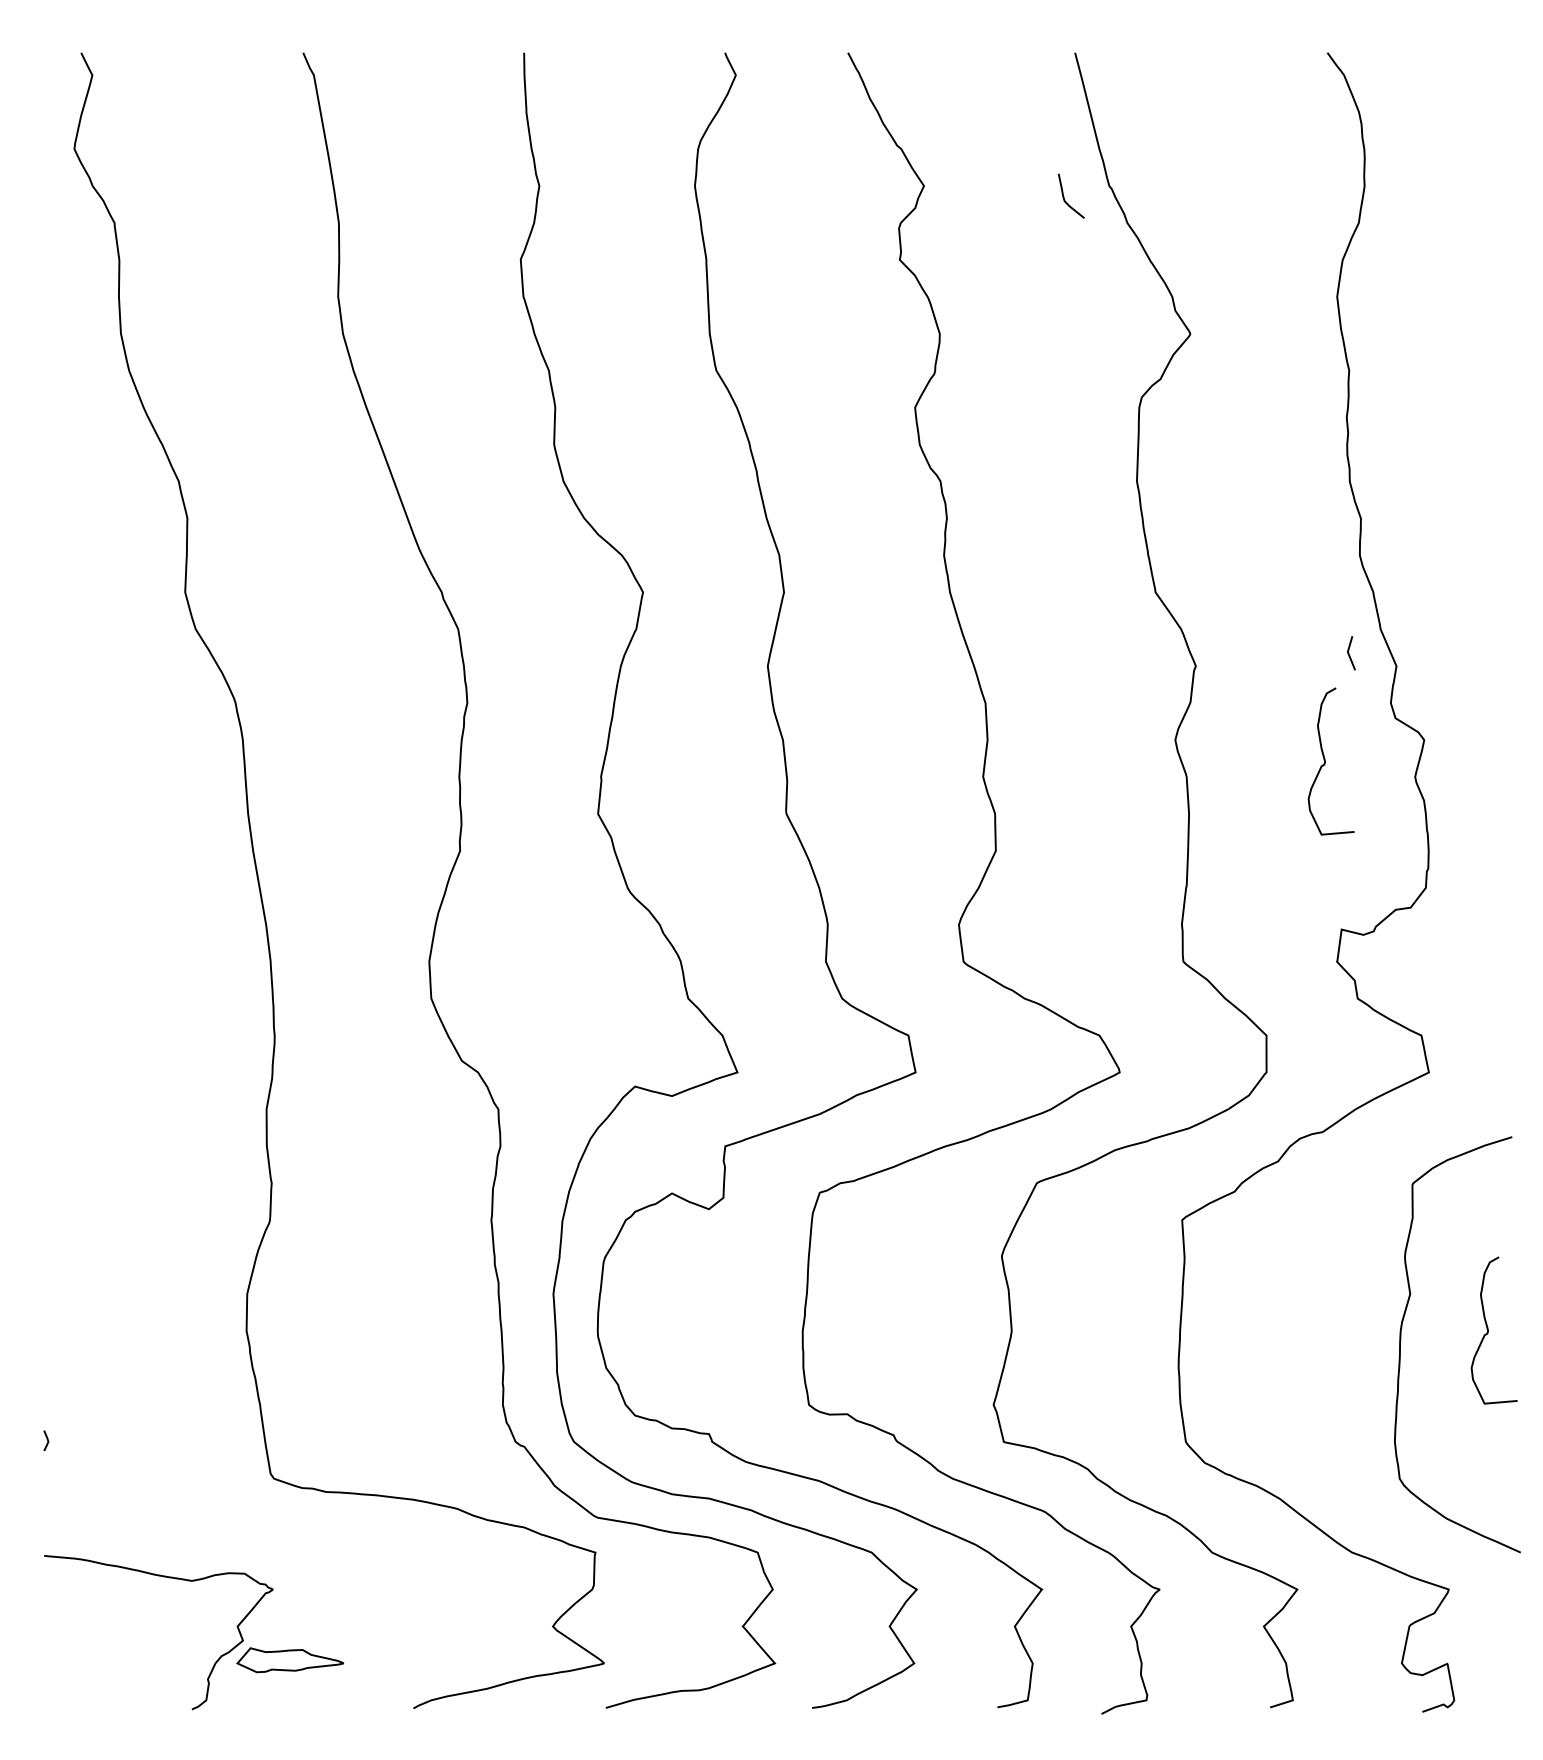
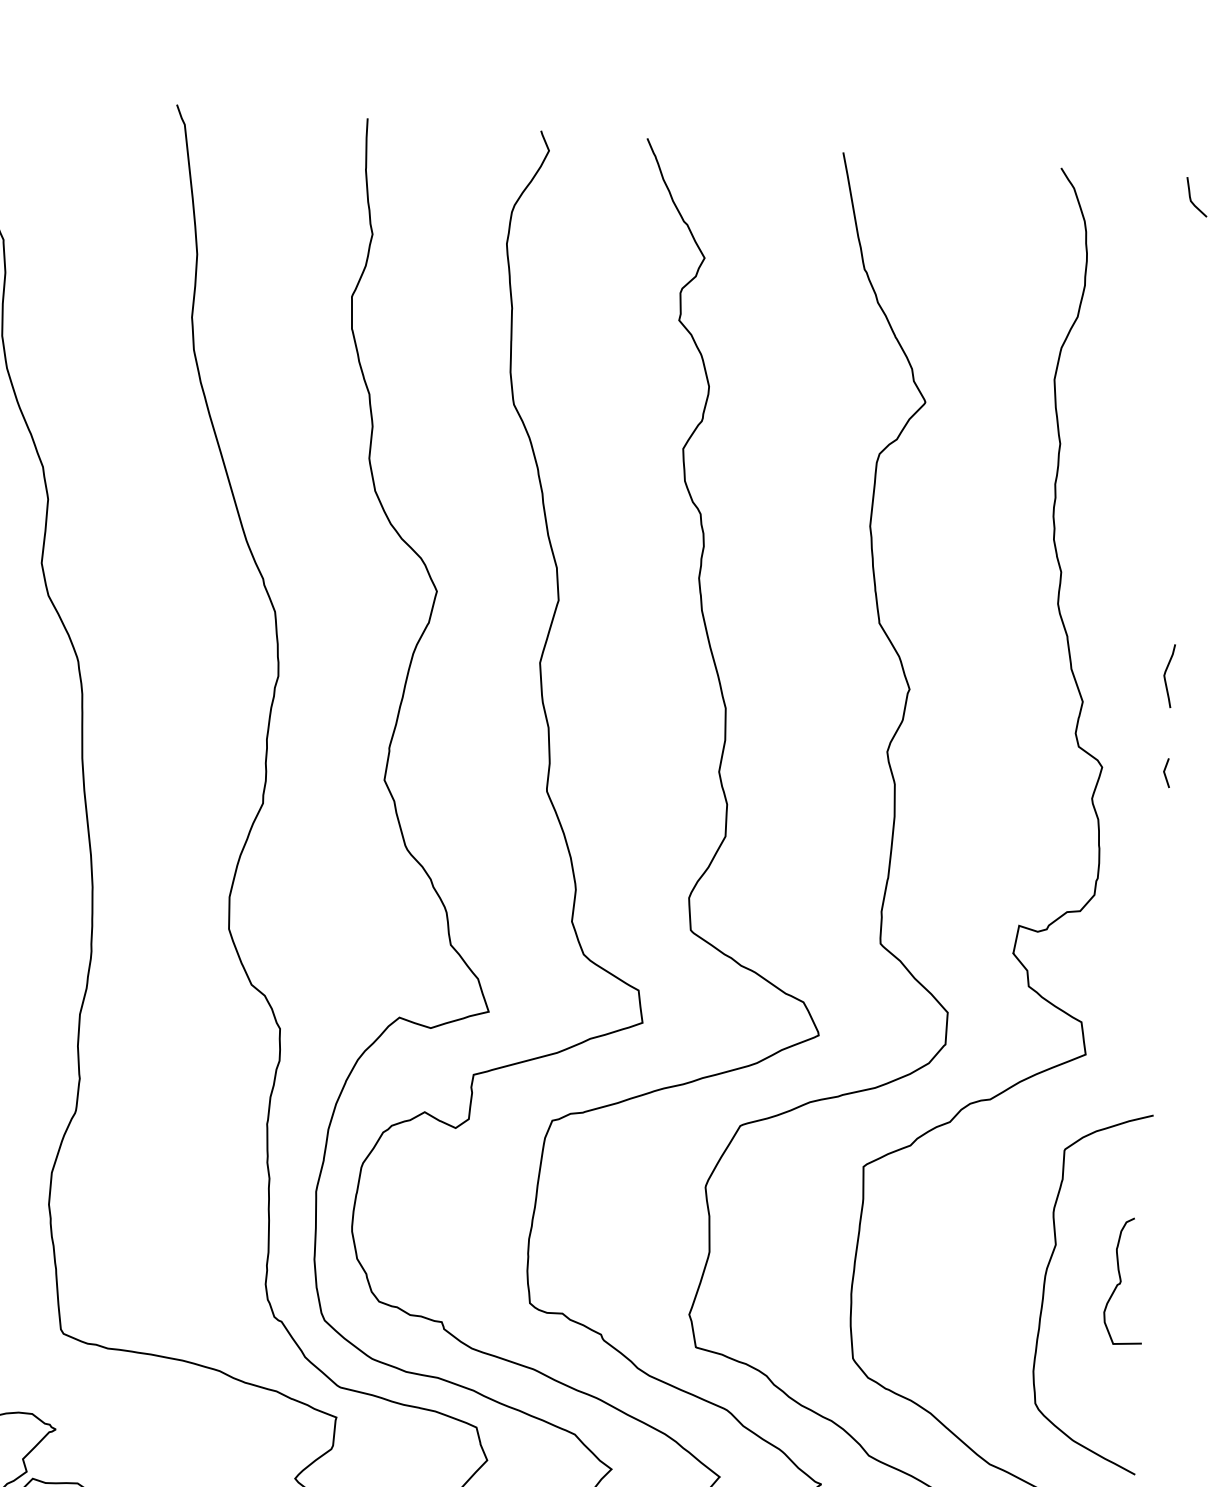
curve: (1064, 196) -> (1191, 197), moved
curve: (1489, 629) -> (1165, 675), added
line: (1349, 653) -> (1165, 773), moved
curve: (1325, 761) -> (1015, 779), removed

